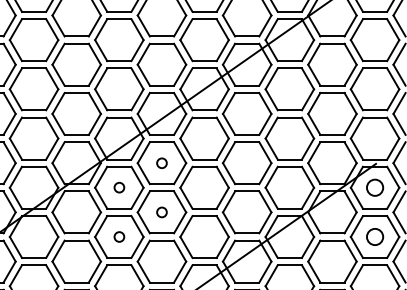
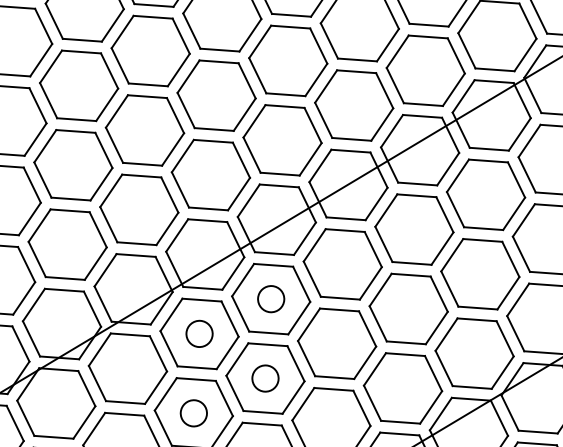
circle: (161, 163) -> (270, 299), size x1.67
circle: (119, 187) -> (199, 333), size x1.67
circle: (161, 212) -> (264, 378), size x1.67
circle: (119, 236) -> (194, 412), size x1.67

